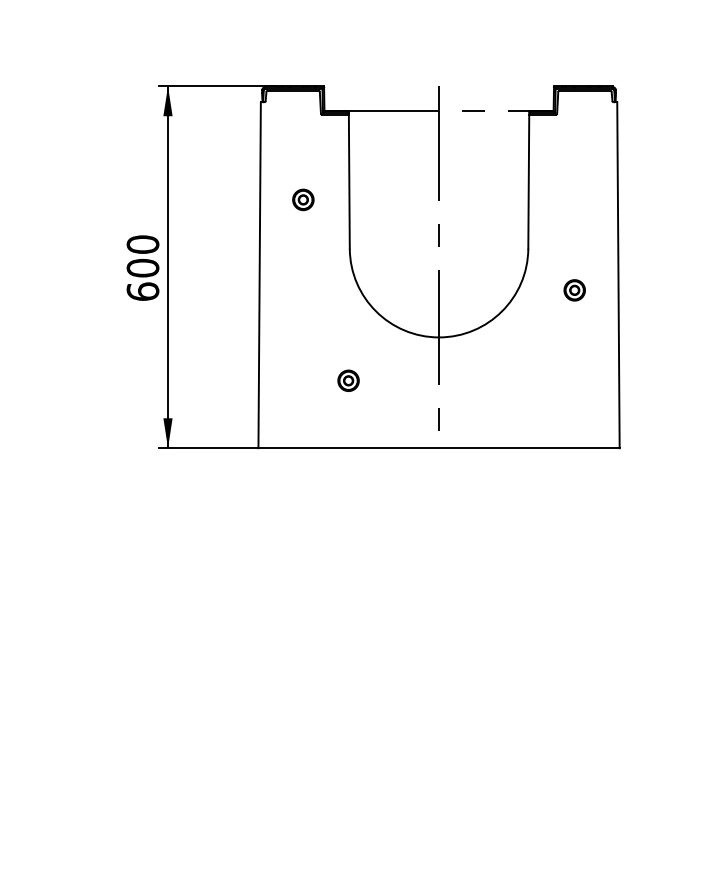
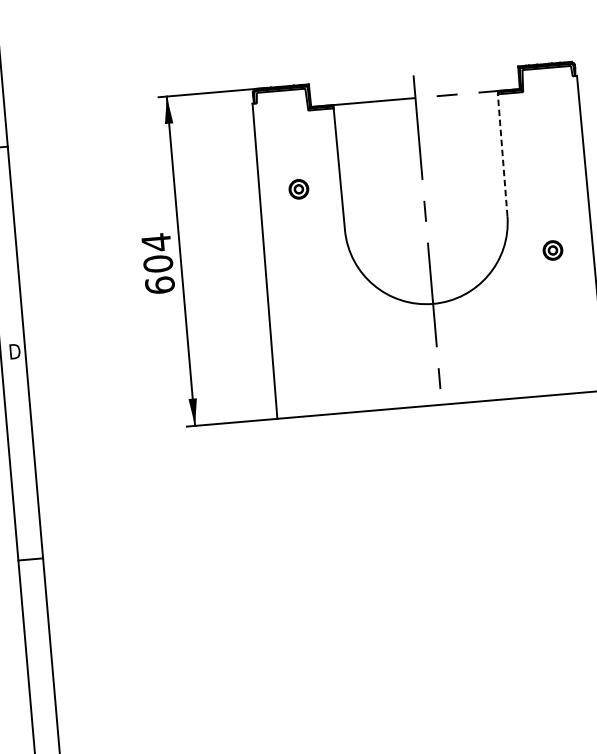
line: (528, 181) -> (502, 154), solid -> dashed
text: (142, 244) -> (155, 242), 600 -> 604
part: (348, 380) -> (354, 350), removed

